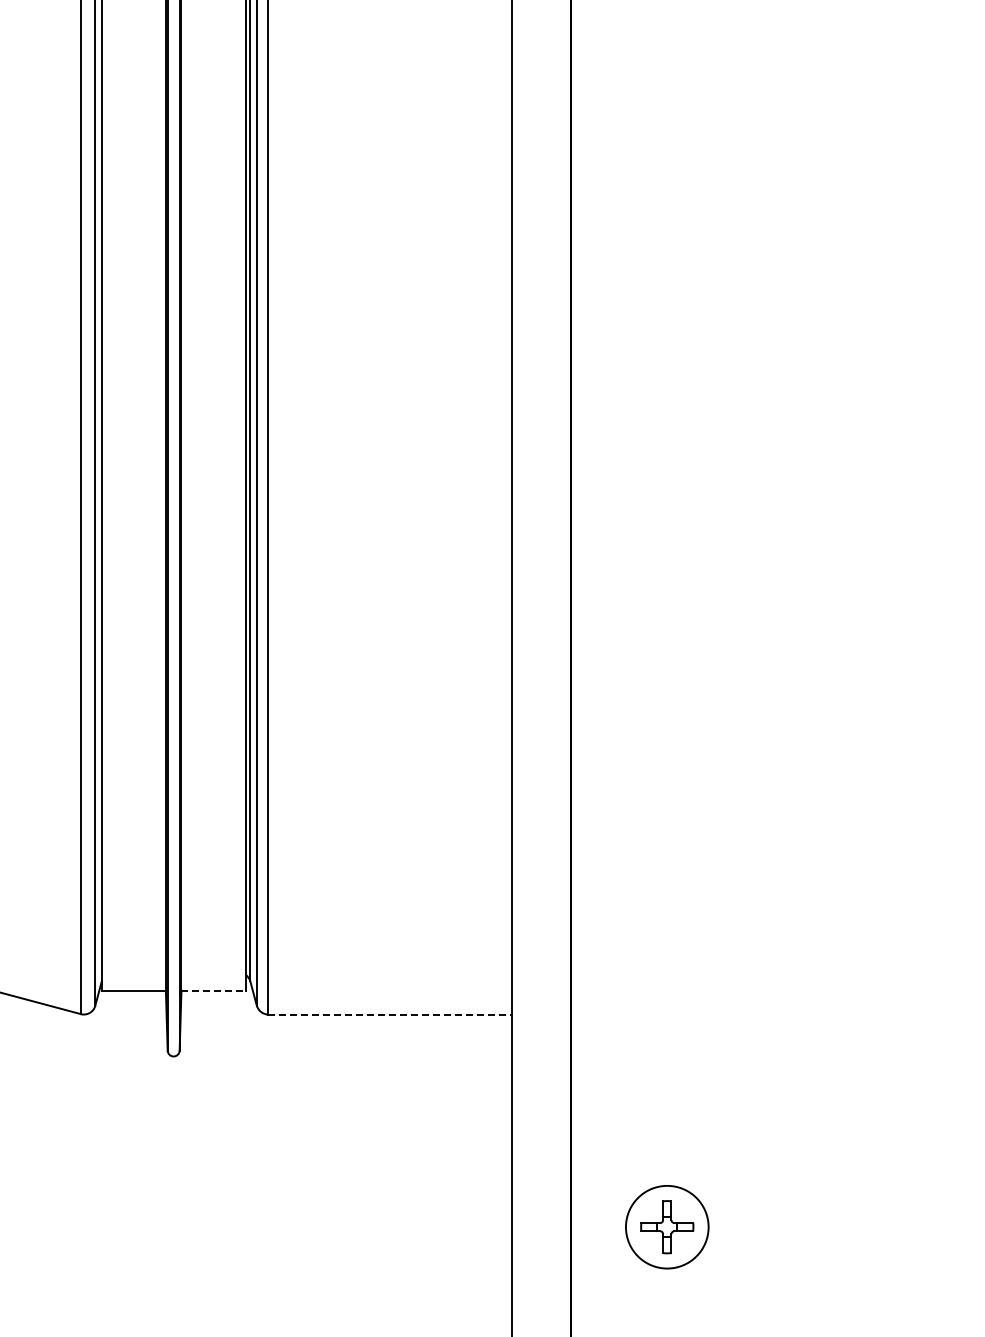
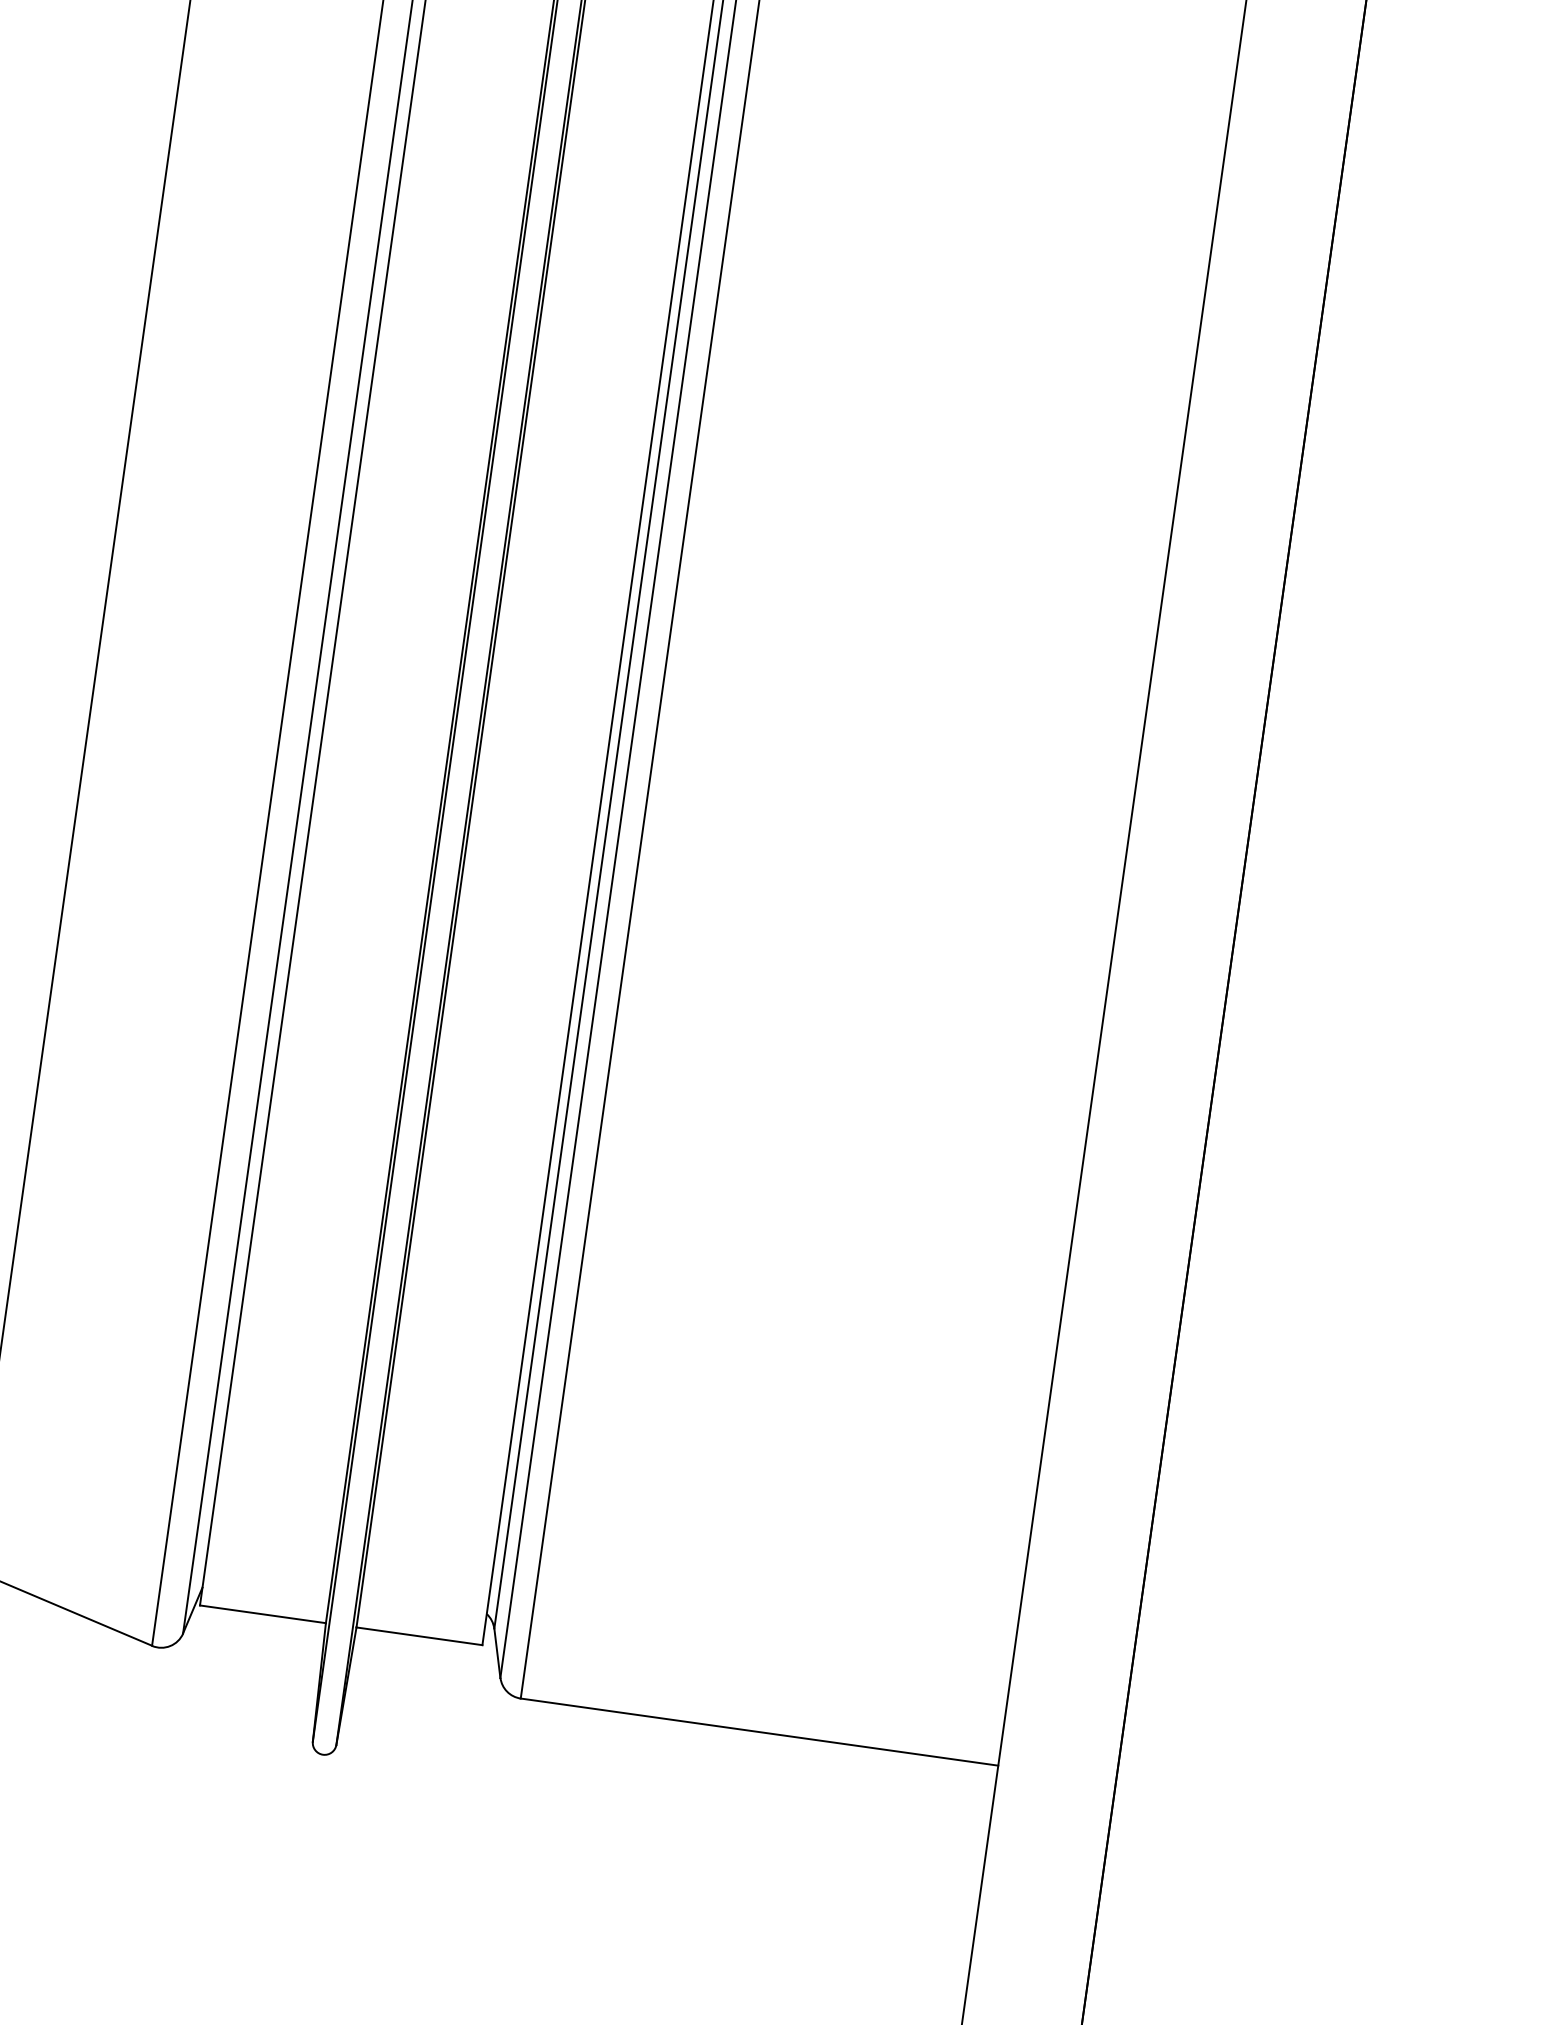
line: (214, 990) -> (421, 1636), dashed -> solid
line: (390, 1014) -> (760, 1732), dashed -> solid

